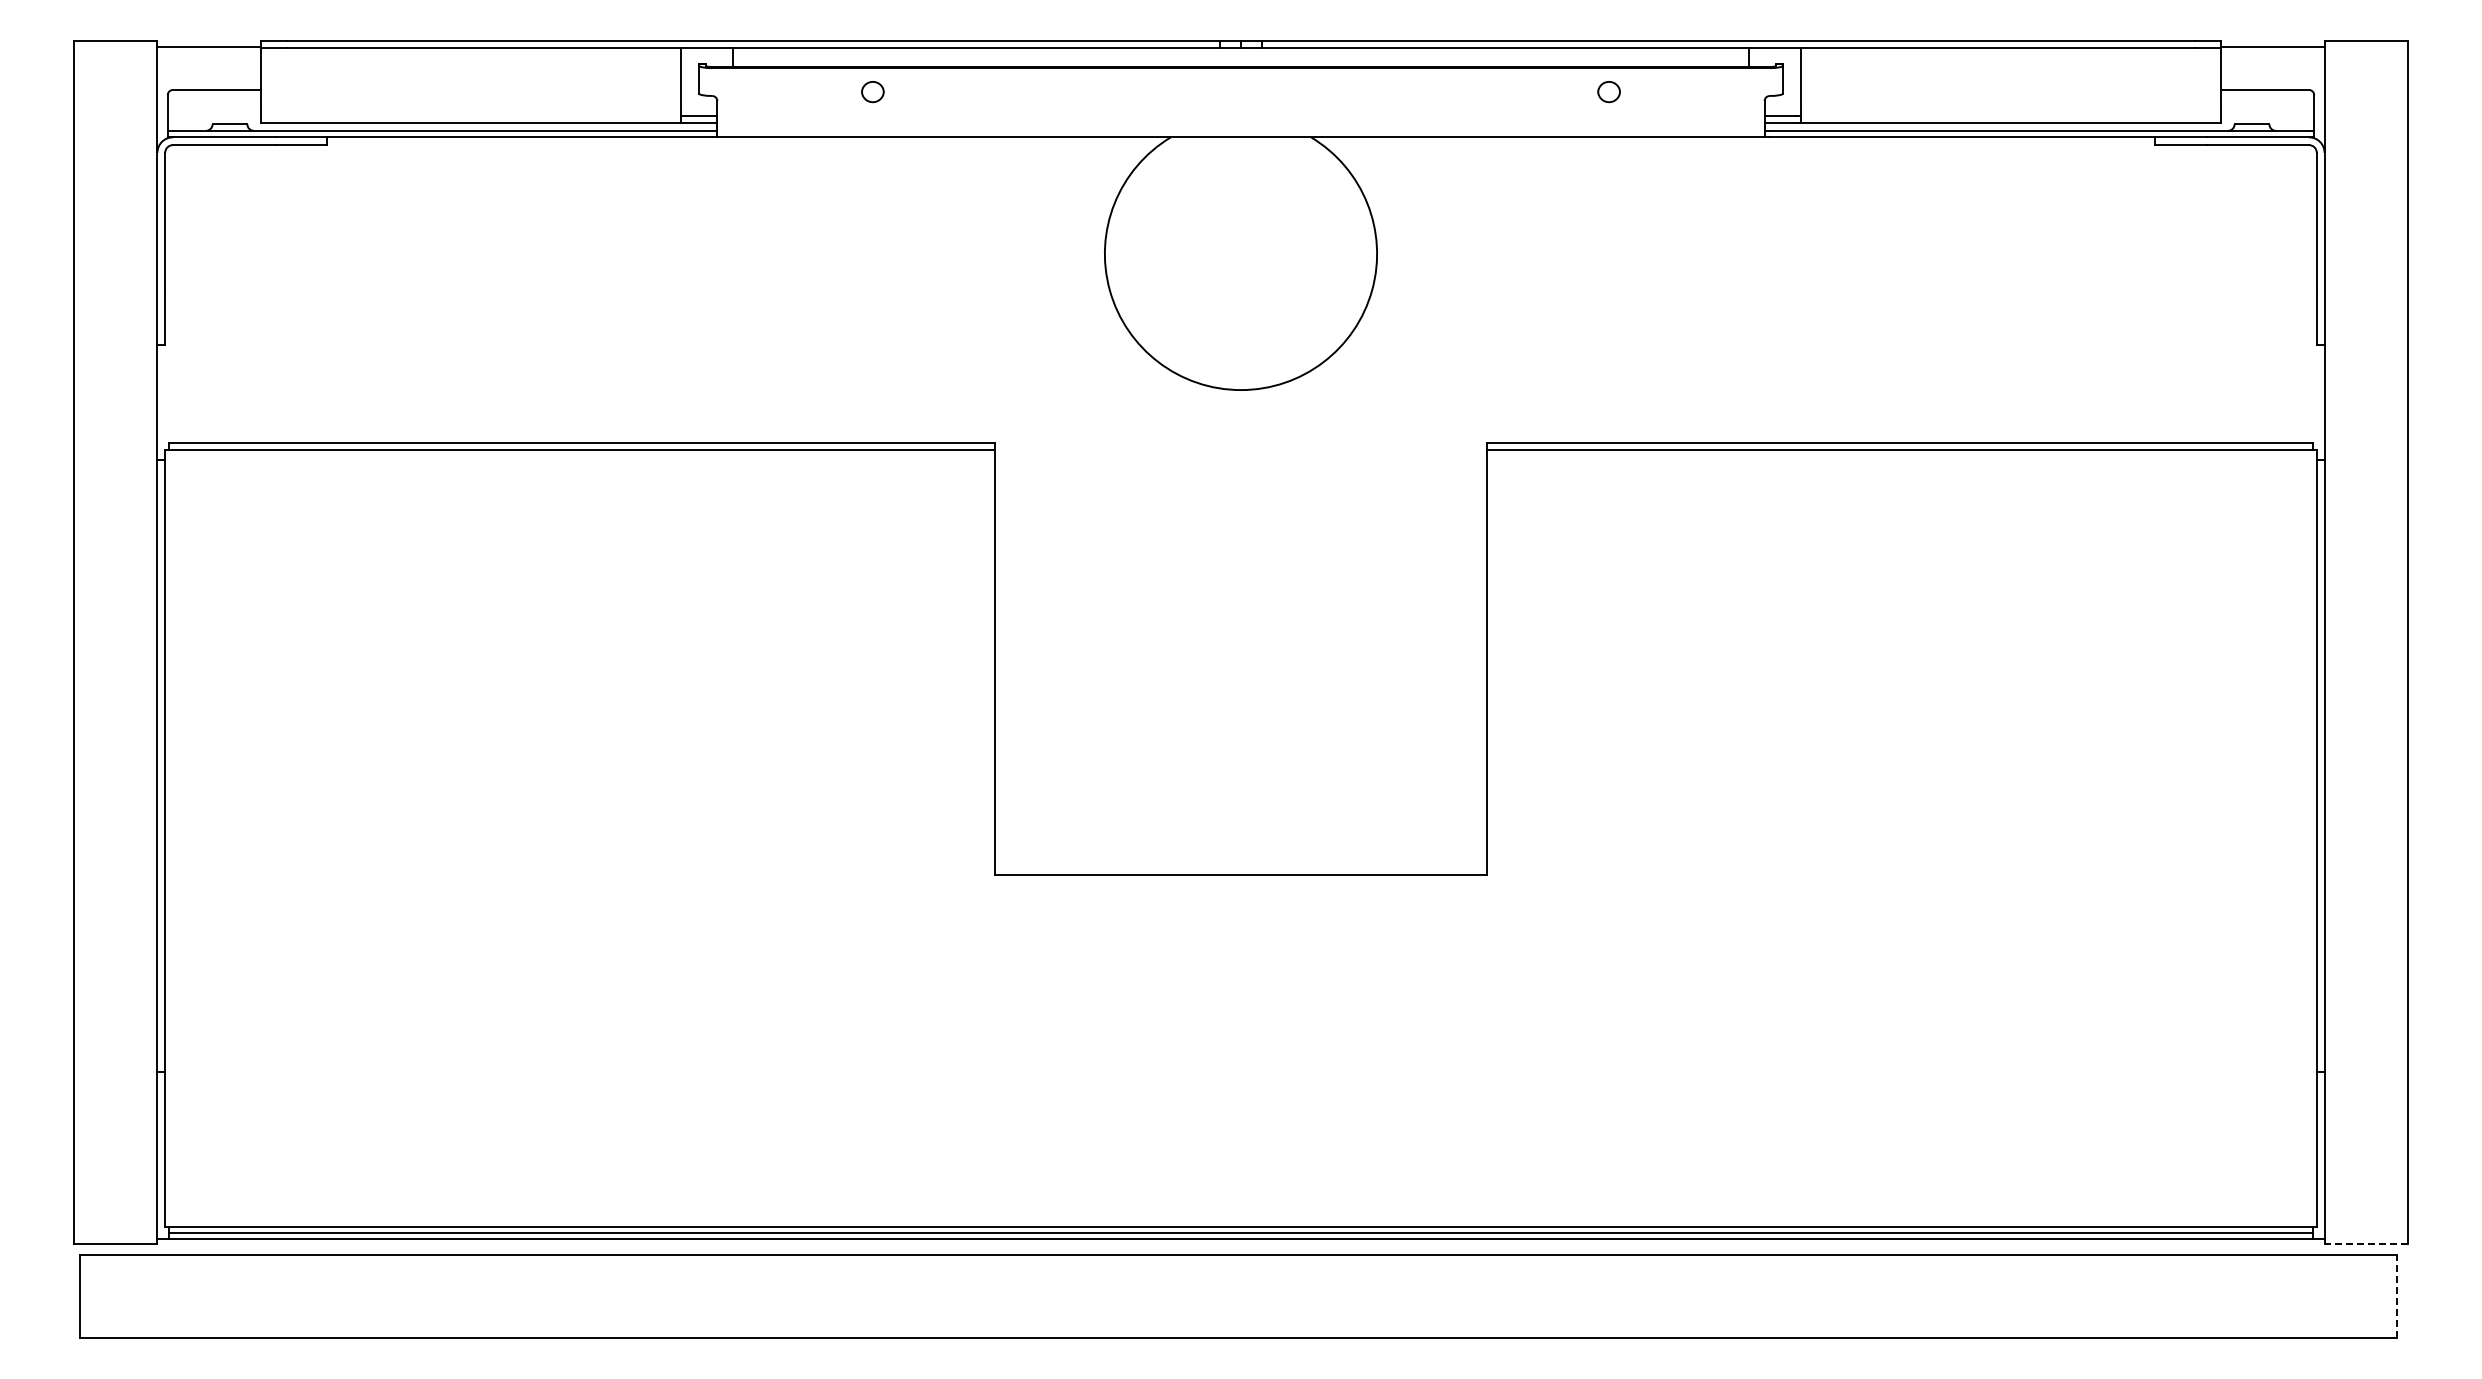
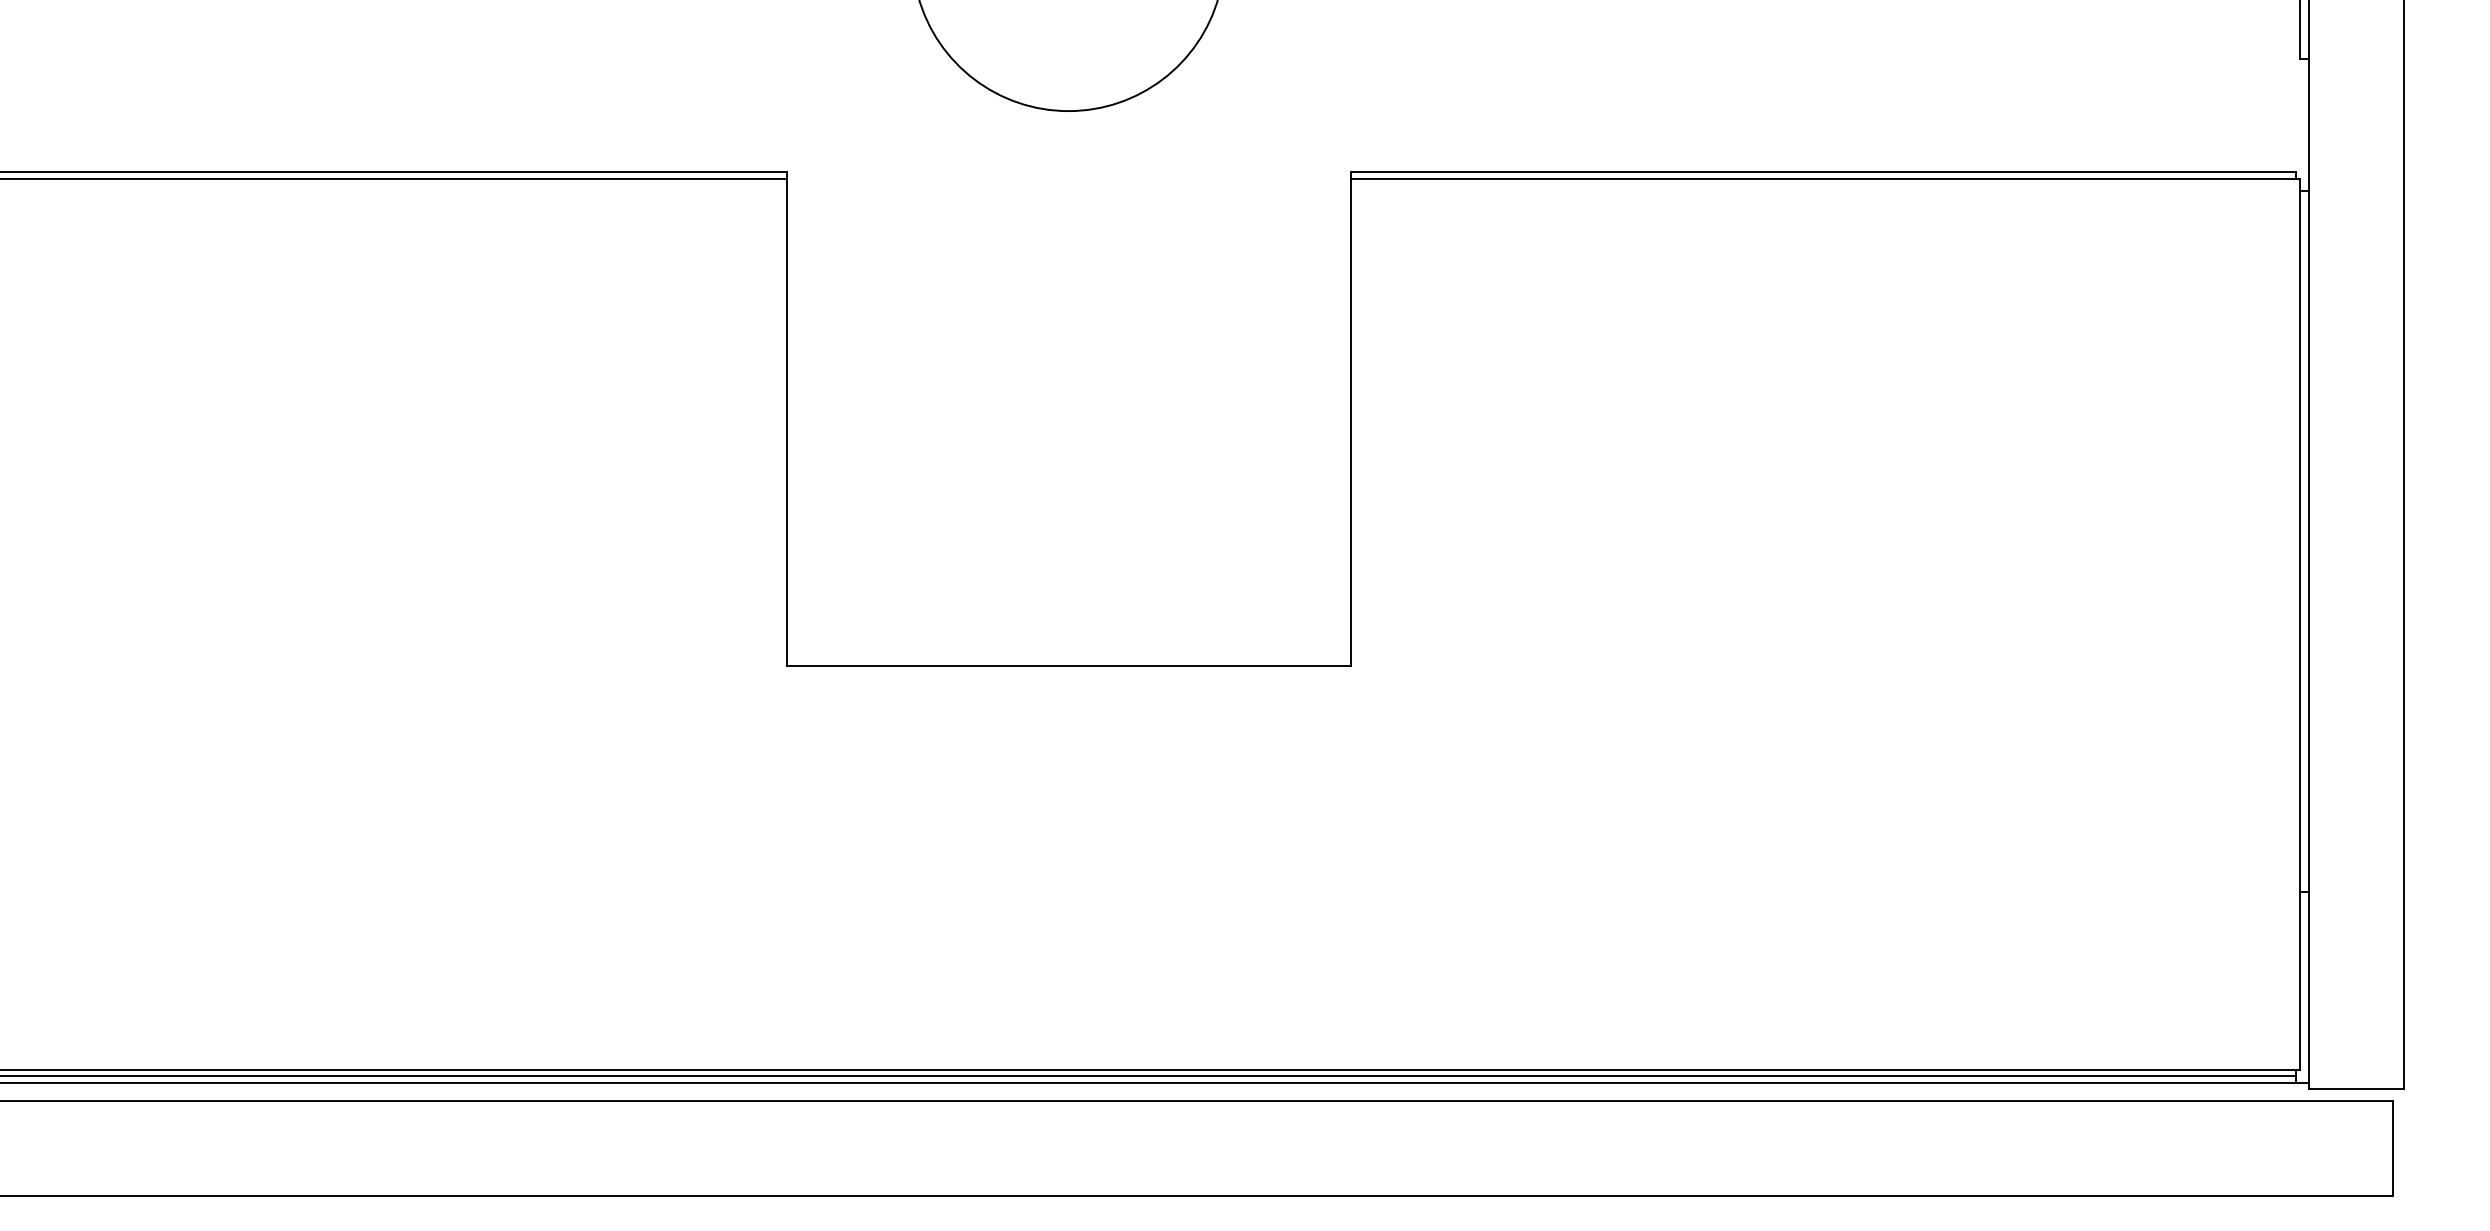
line: (2365, 1244) -> (2356, 1089), dashed -> solid
line: (2397, 1295) -> (2392, 1147), dashed -> solid

